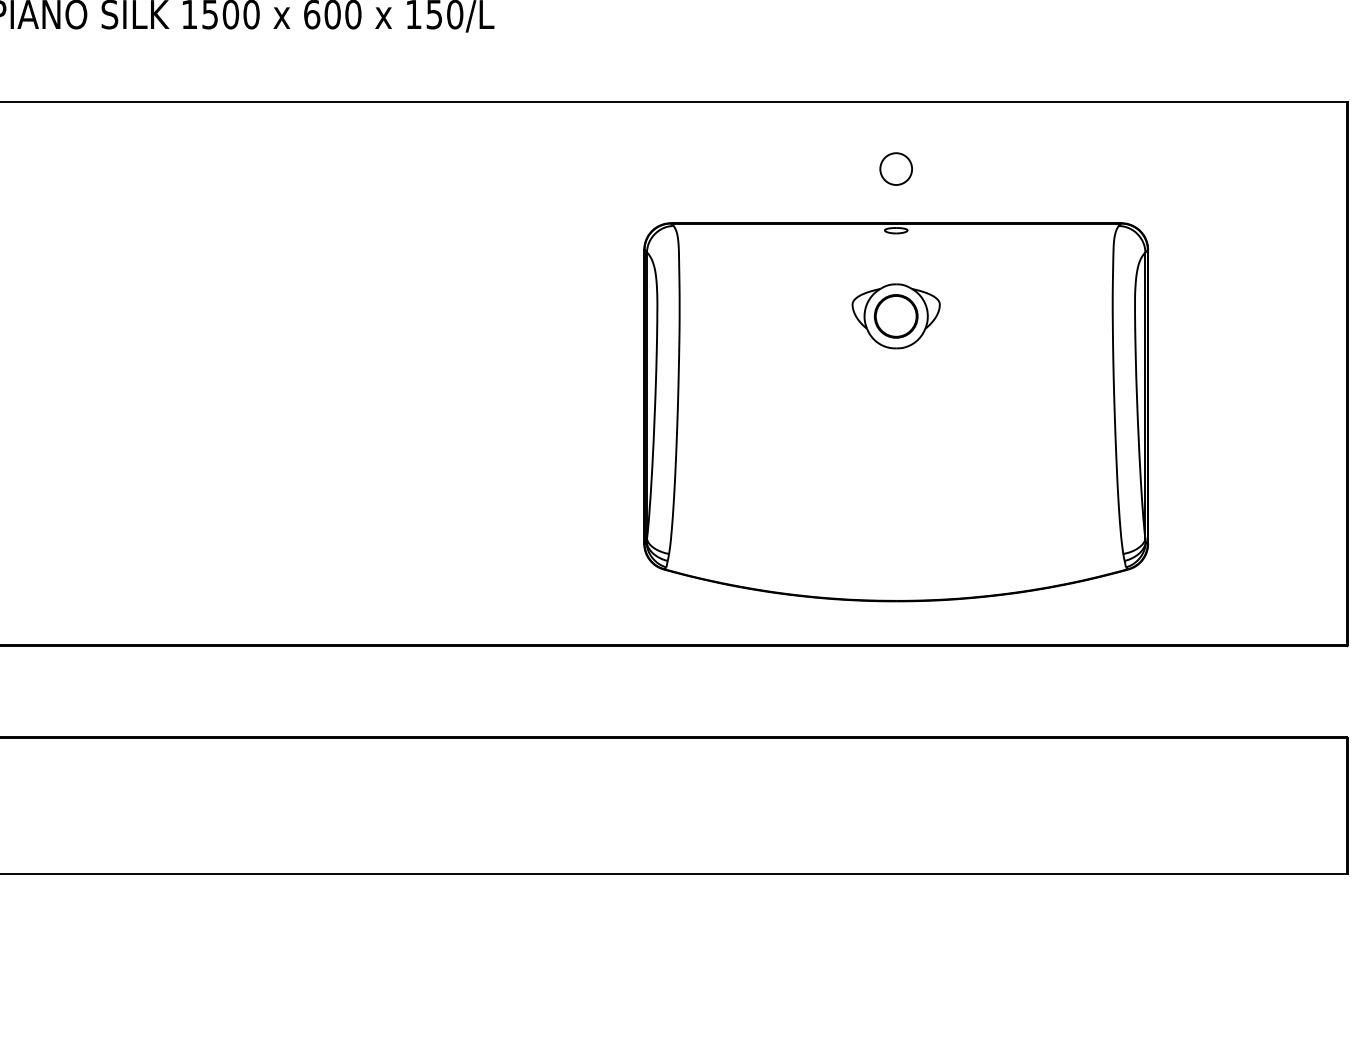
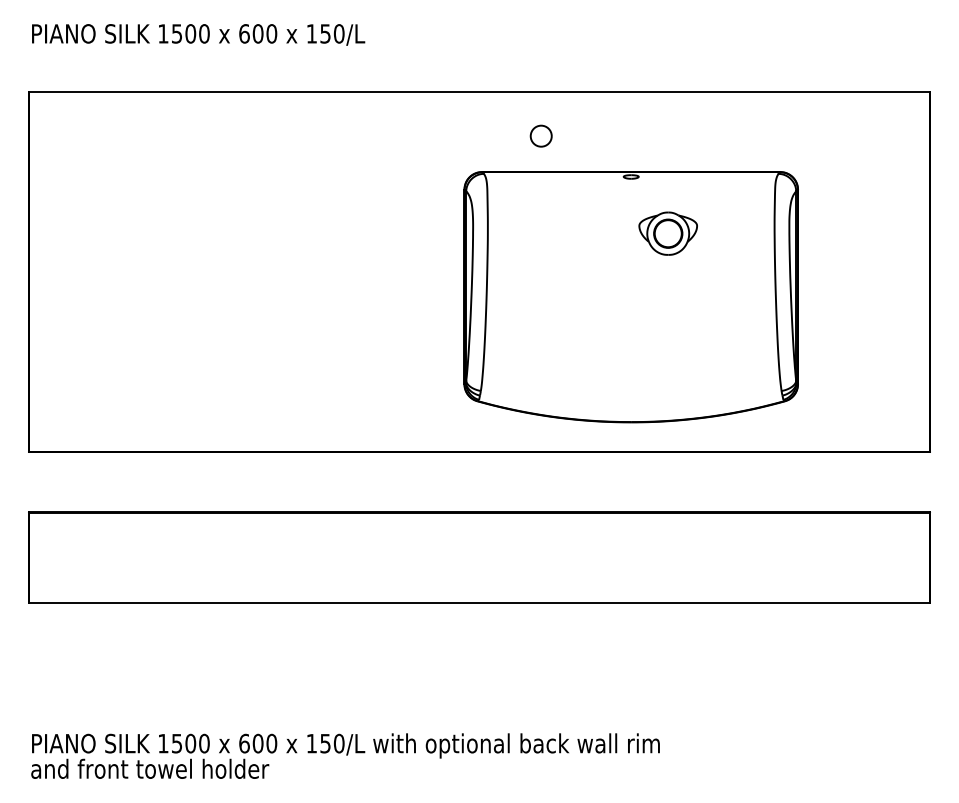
circle: (895, 168) -> (540, 135), moved
part: (895, 316) -> (667, 233), moved

